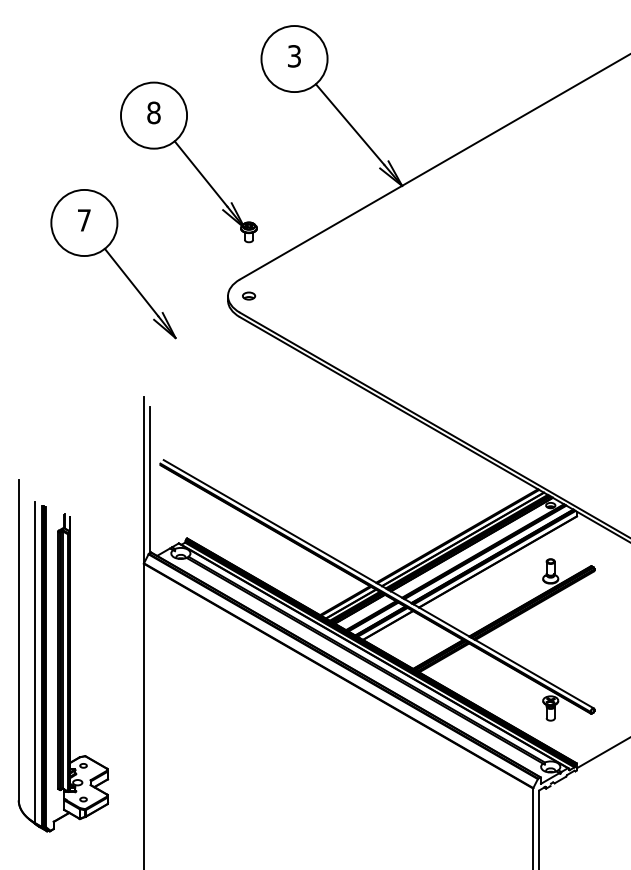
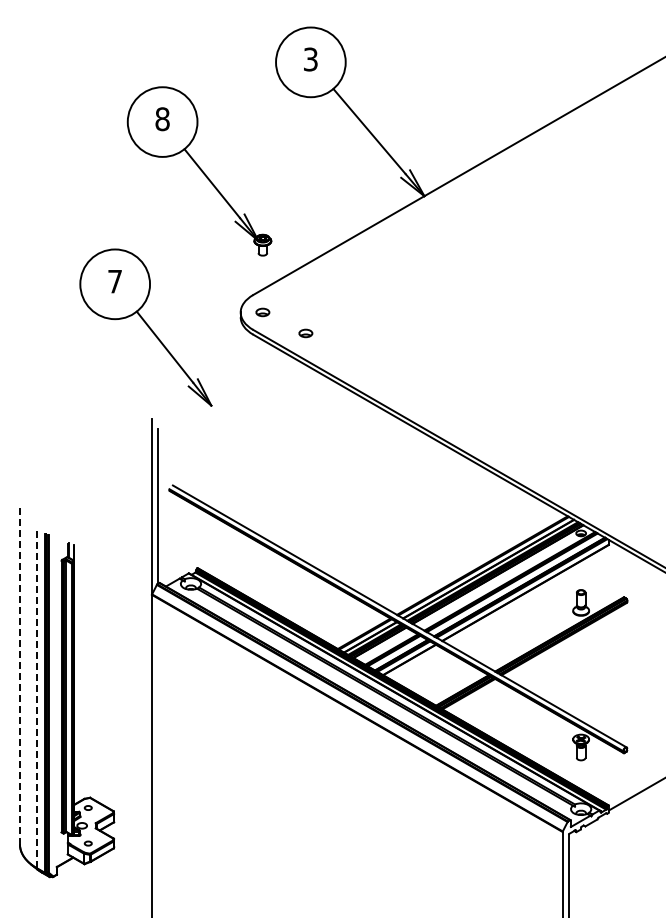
part: (113, 263) -> (145, 327), moved
part: (289, 316) -> (305, 333), added
line: (18, 639) -> (19, 674), solid -> dashed
line: (34, 662) -> (36, 698), solid -> dashed

